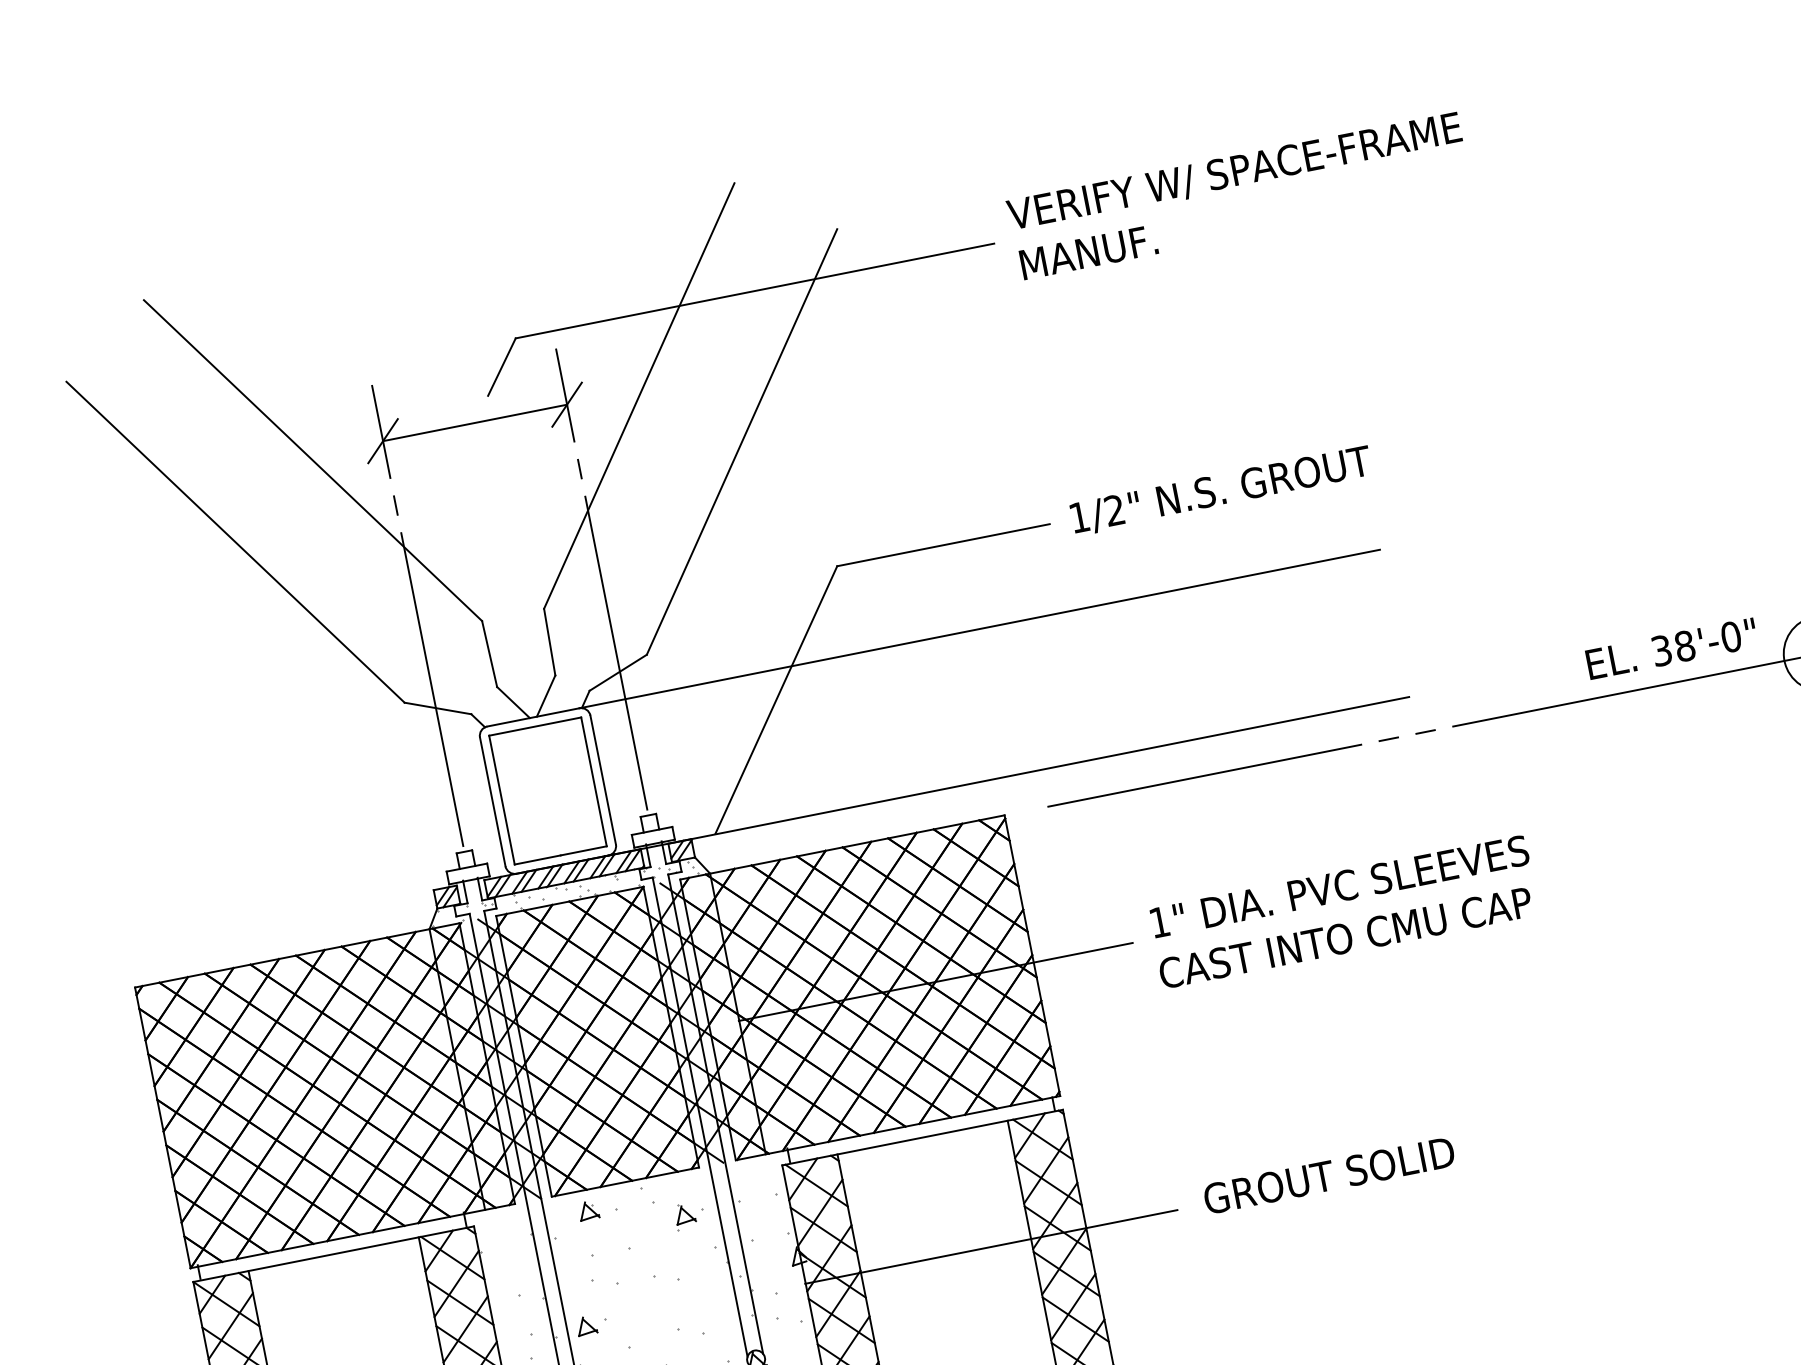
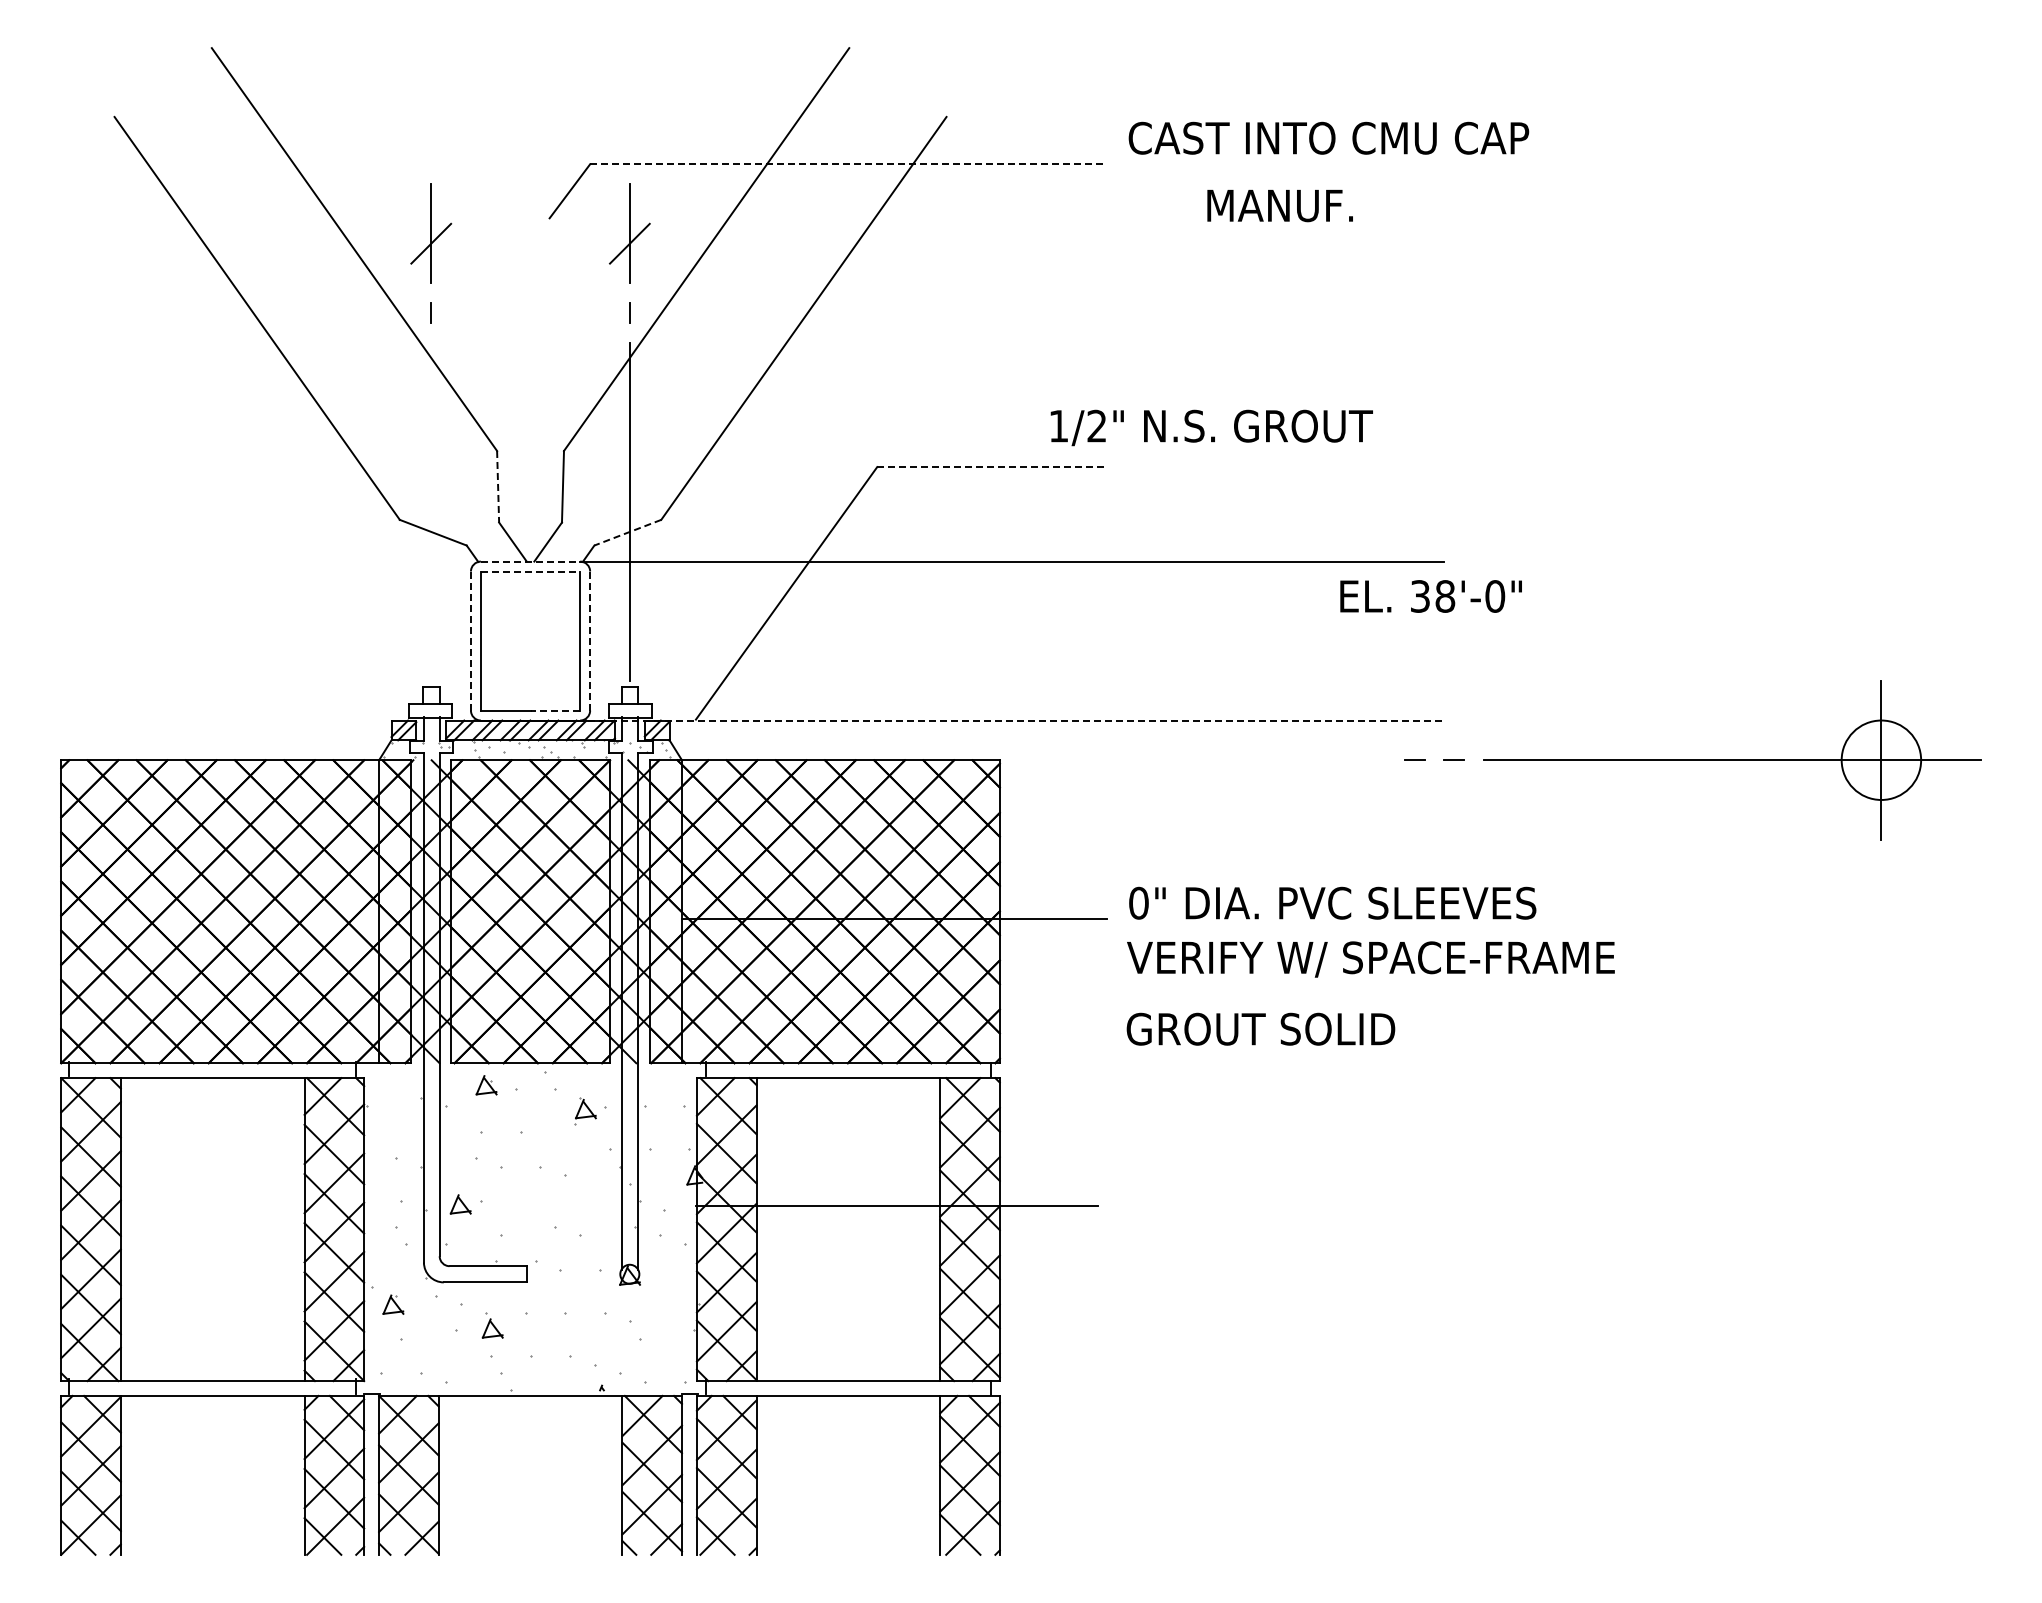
text: (1234, 172) -> (1370, 139), VERIFY W/ SPACE-FRAME -> CAST INTO CMU CAP
text: (1088, 253) -> (1279, 206), moved
line: (755, 291) -> (848, 164), solid -> dashed
line: (475, 422) -> (530, 243), removed
text: (1221, 490) -> (1211, 427), moved
line: (943, 545) -> (991, 467), solid -> dashed
text: (1671, 648) -> (1430, 596), moved
line: (489, 653) -> (498, 486), solid -> dashed
line: (617, 672) -> (627, 532), solid -> dashed
line: (432, 689) -> (431, 511), removed
line: (533, 717) -> (530, 561), solid -> dashed
line: (535, 726) -> (530, 571), solid -> dashed
line: (1007, 776) -> (1010, 720), solid -> dashed
line: (1204, 776) -> (1215, 760), removed
line: (603, 780) -> (590, 641), solid -> dashed
line: (492, 802) -> (470, 641), solid -> dashed
line: (583, 850) -> (555, 710), solid -> dashed
text: (1159, 921) -> (1138, 902), 1" -> 0"
text: (1384, 931) -> (1370, 959), CAST INTO CMU CAP -> VERIFY W/ SPACE-FRAME
text: (1328, 1175) -> (1260, 1028), moved

